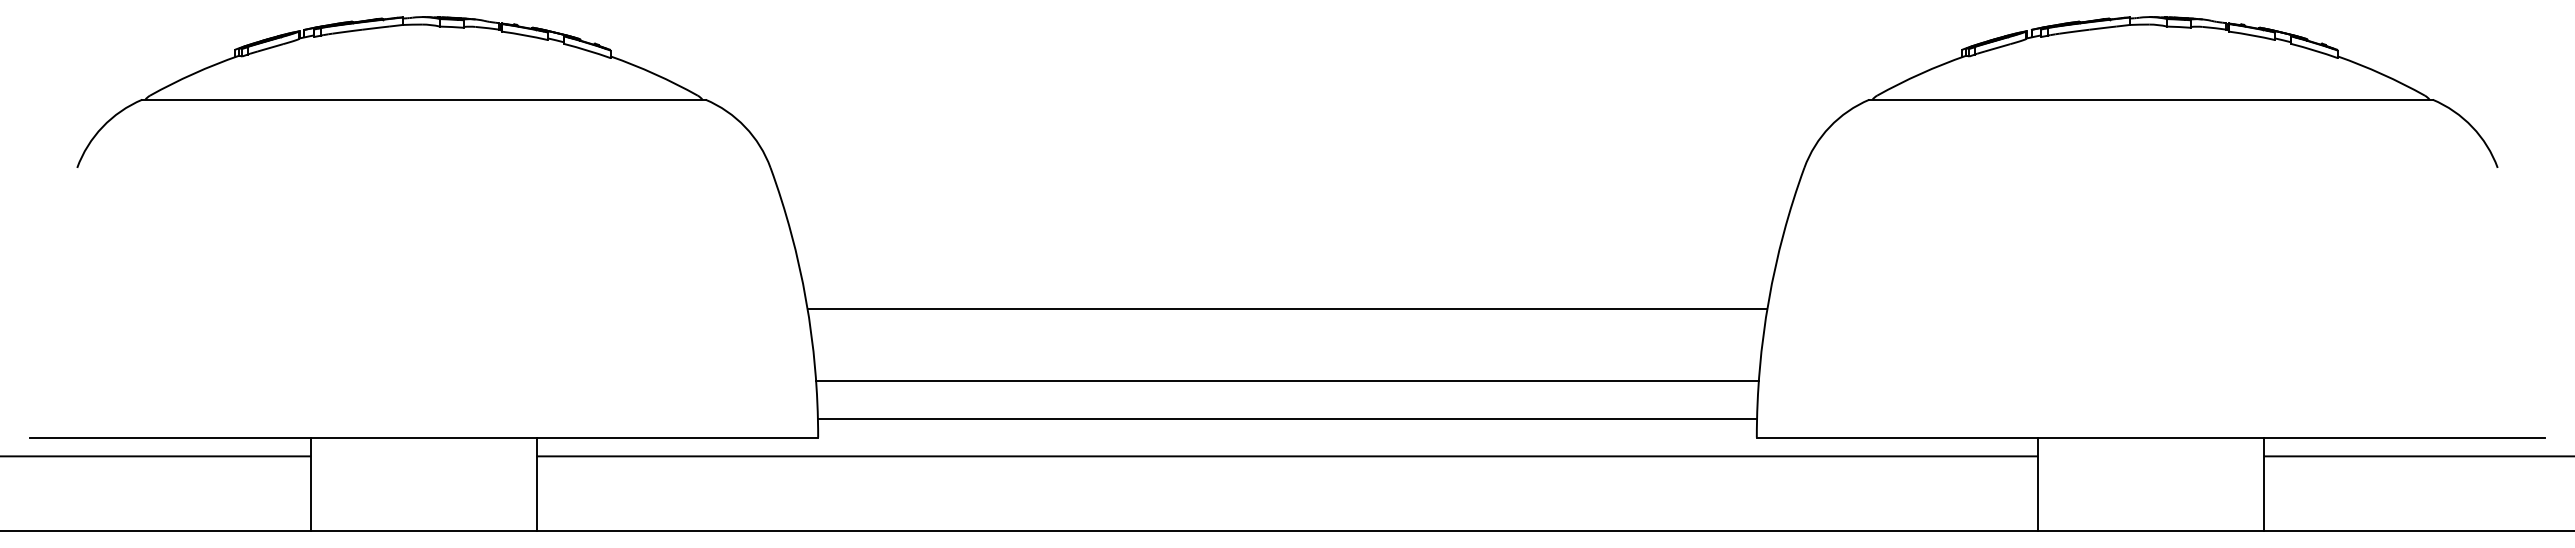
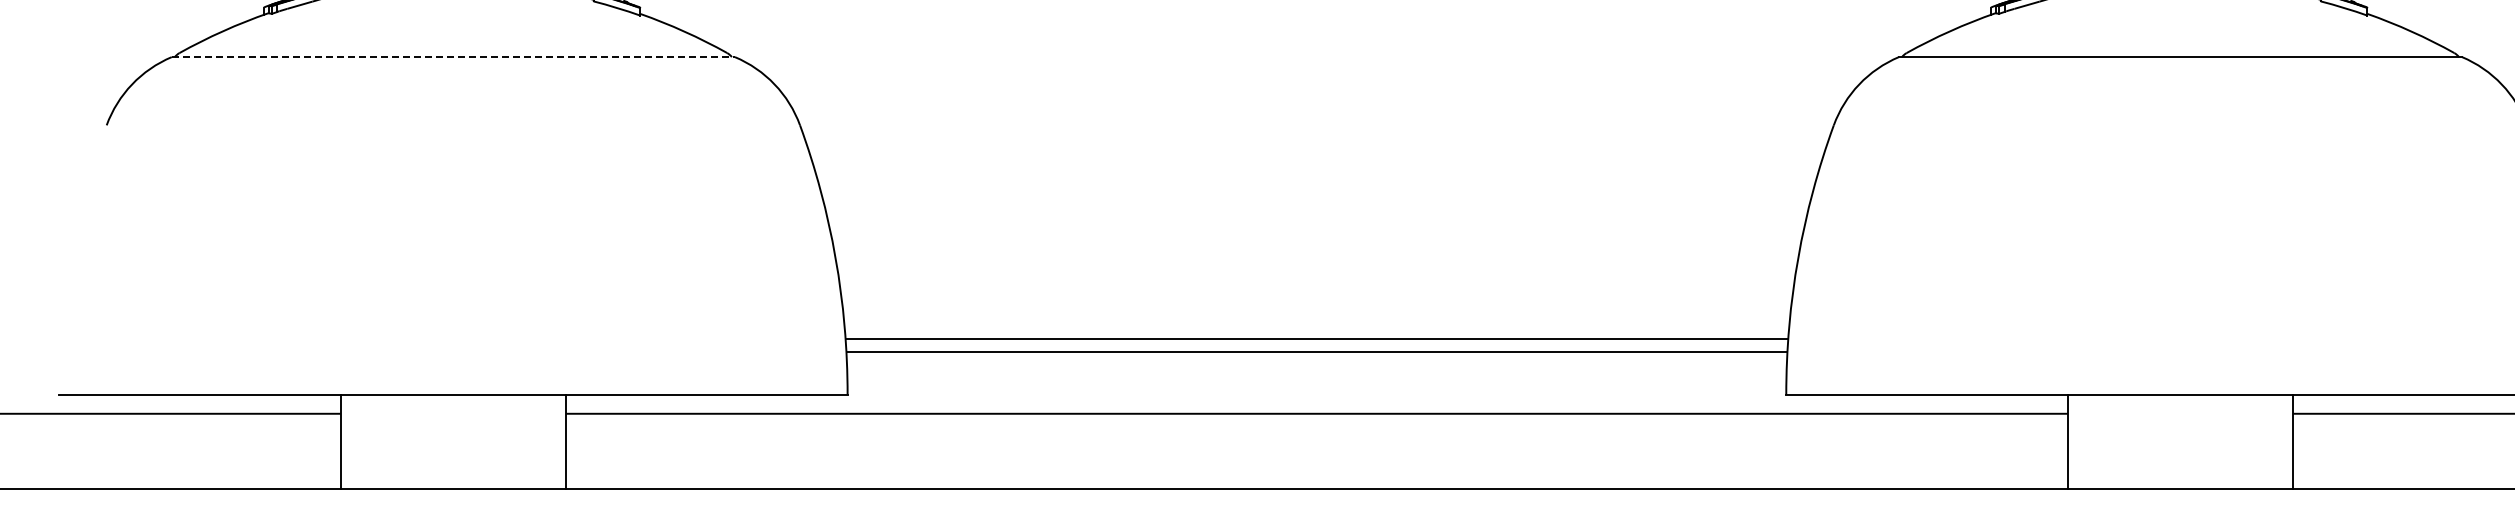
line: (423, 99) -> (452, 56), solid -> dashed
line: (1287, 308) -> (1316, 265), removed
line: (1287, 418) -> (1316, 351), moved

